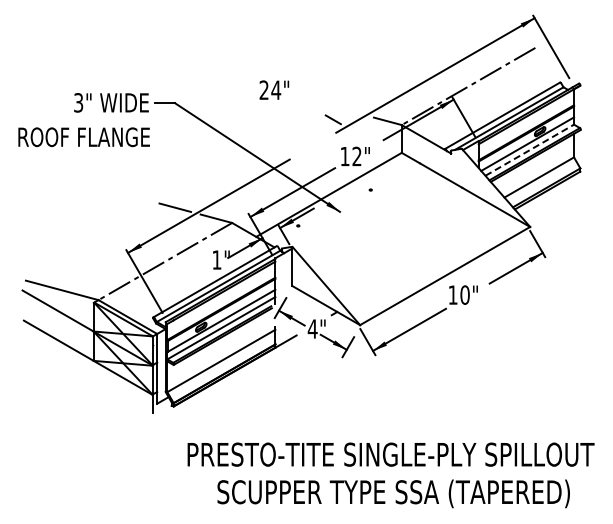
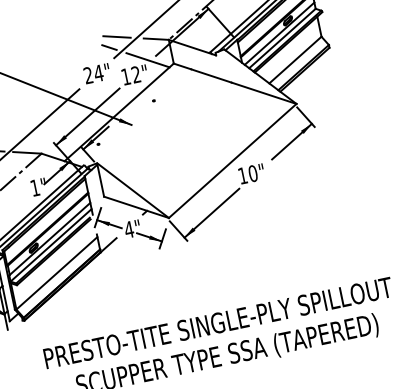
text: (274, 89) -> (97, 73), moved
line: (344, 109) -> (117, 36), added
line: (373, 143) -> (147, 60), added
line: (530, 149) -> (282, 37), dashed -> solid

